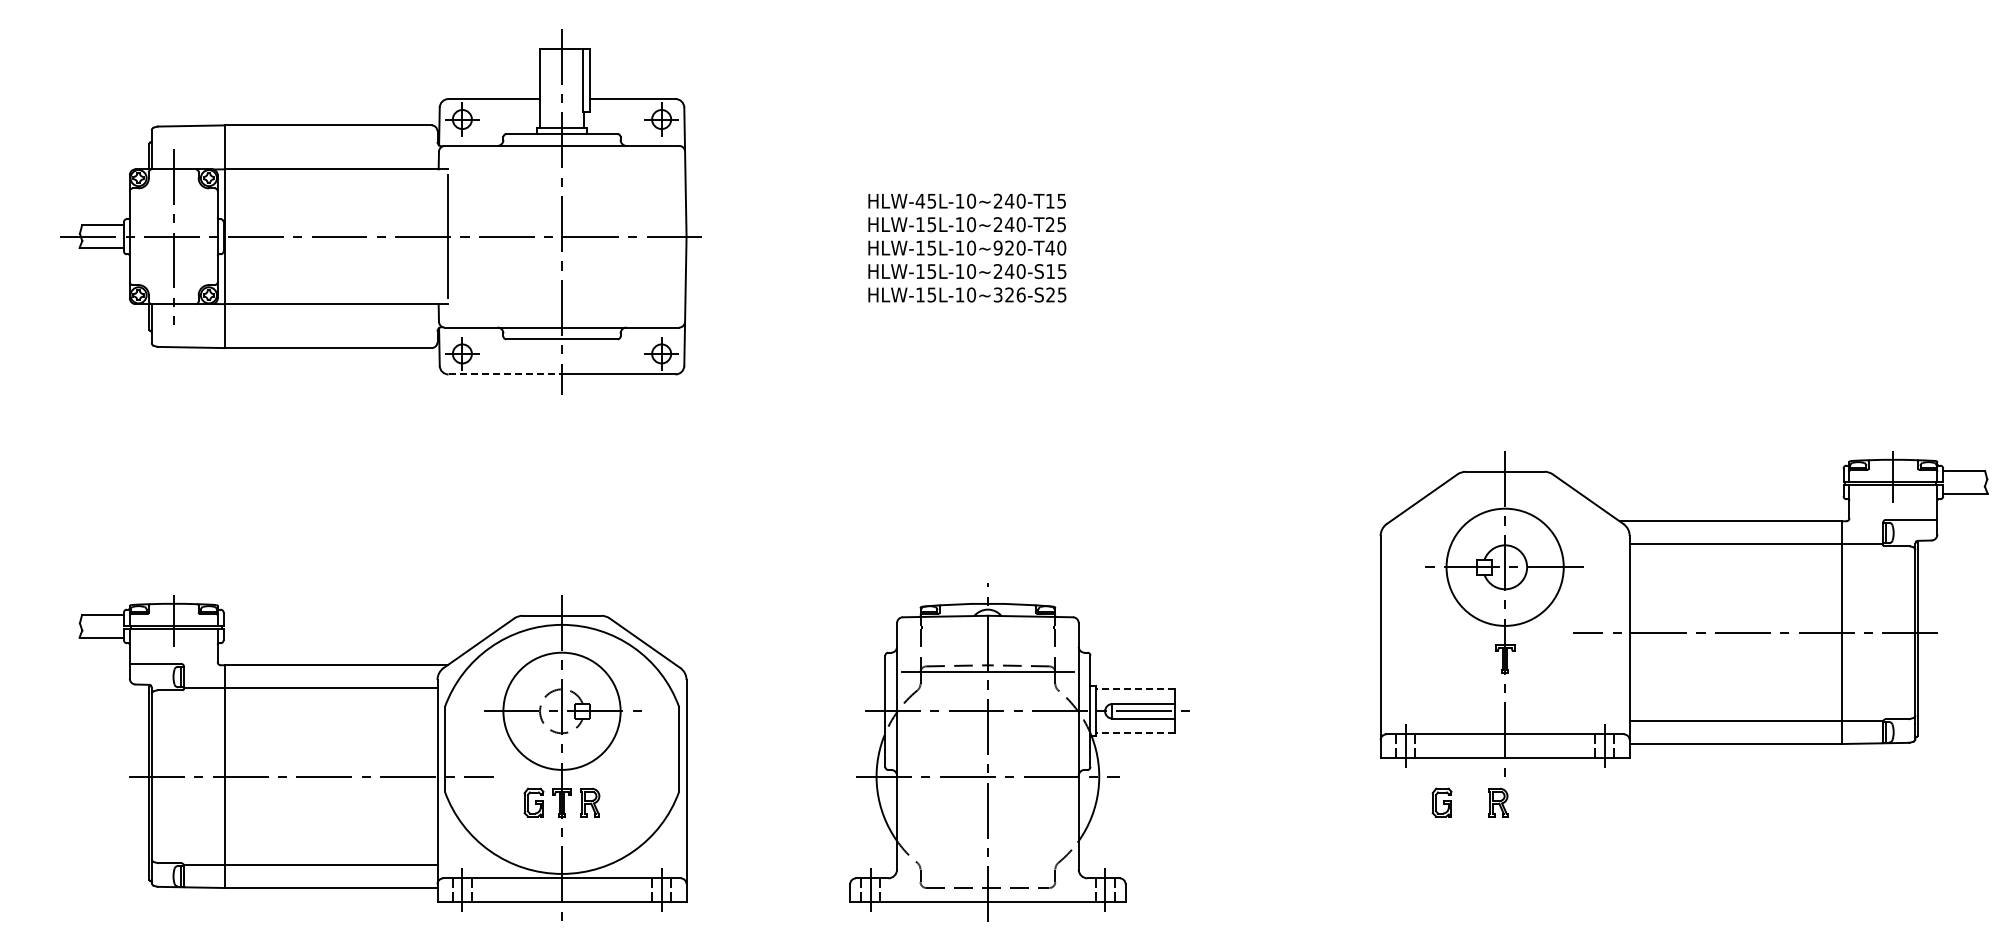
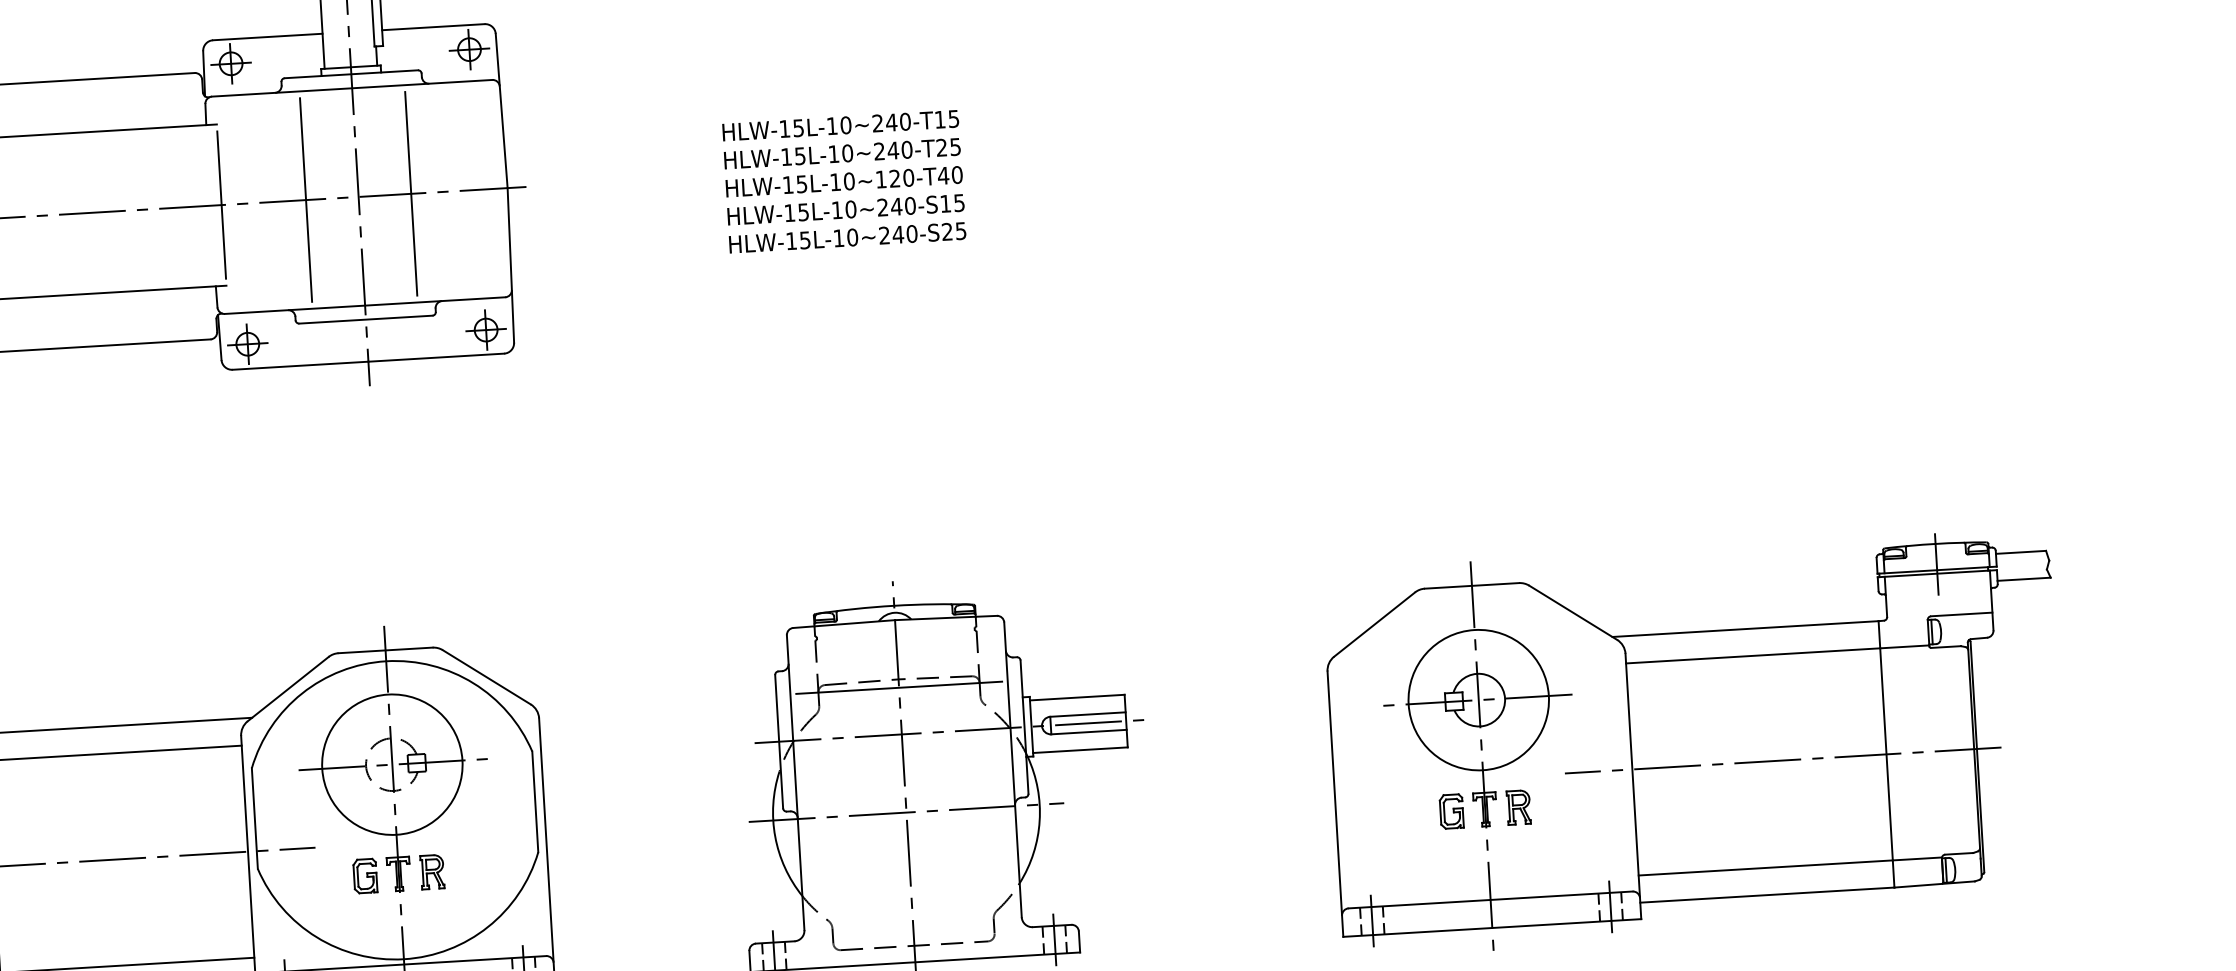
text: (920, 200) -> (784, 128), HLW-45L-10~240-T15 -> HLW-15L-10~240-T15
line: (518, 236) -> (306, 199), added
line: (605, 236) -> (410, 193), added
text: (997, 247) -> (880, 178), HLW-15L-10~920-T40 -> HLW-15L-10~120-T40
text: (1009, 294) -> (898, 234), HLW-15L-10~326-S25 -> HLW-15L-10~240-S25
line: (505, 374) -> (300, 365), dashed -> solid
part: (1683, 613) -> (1695, 742), moved
line: (1135, 689) -> (1076, 697), dashed -> solid
line: (1135, 733) -> (1079, 750), dashed -> solid

